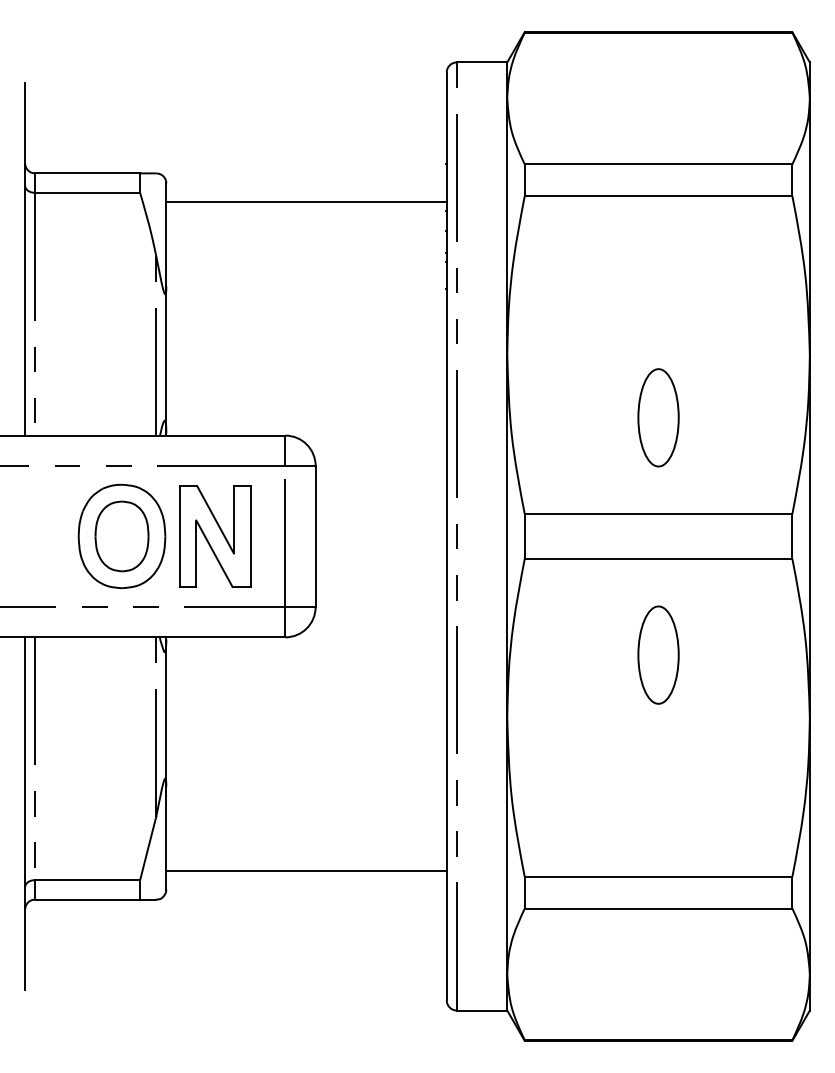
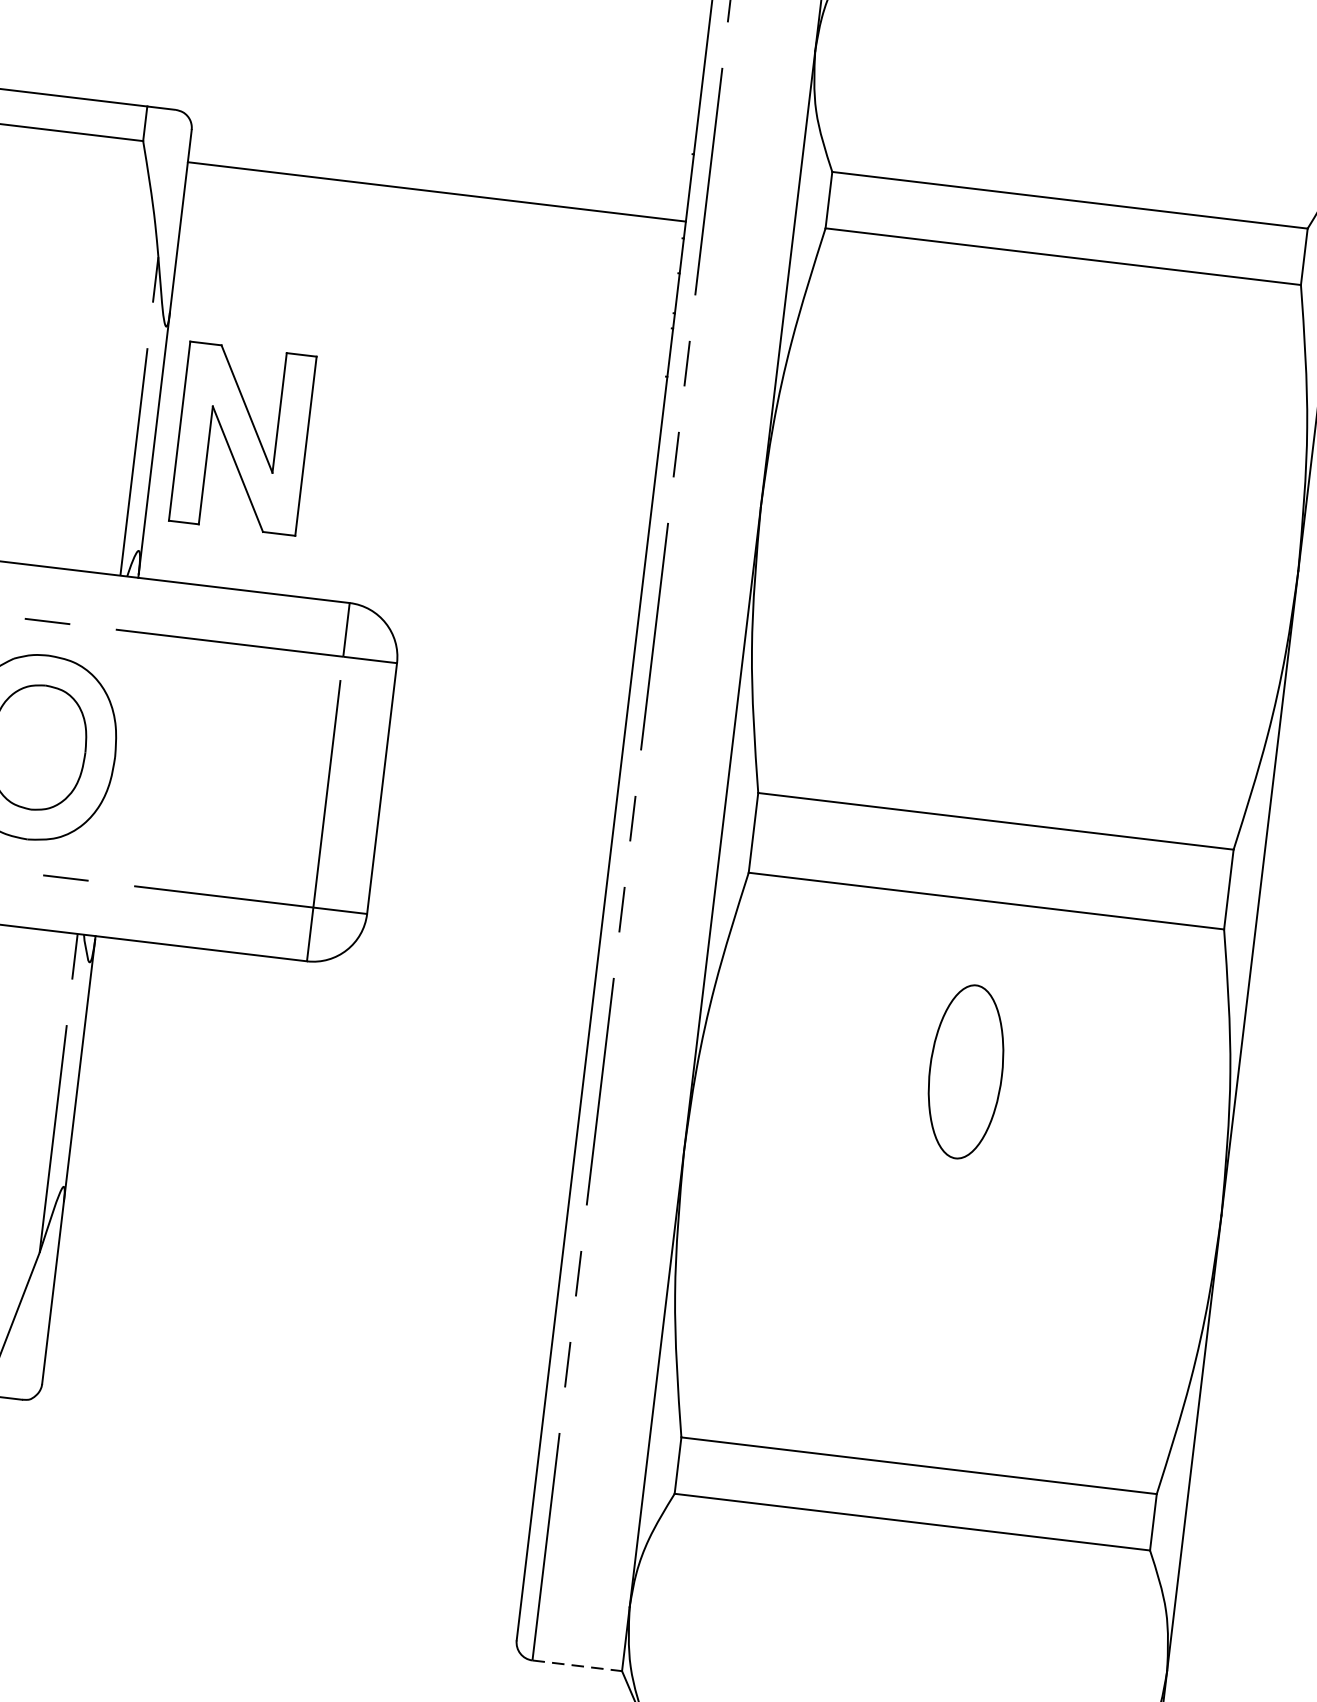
part: (658, 417) -> (1016, 649), removed
part: (215, 536) -> (243, 438), moved
line: (306, 871) -> (294, 1381), removed
line: (482, 1010) -> (578, 1665), solid -> dashed

